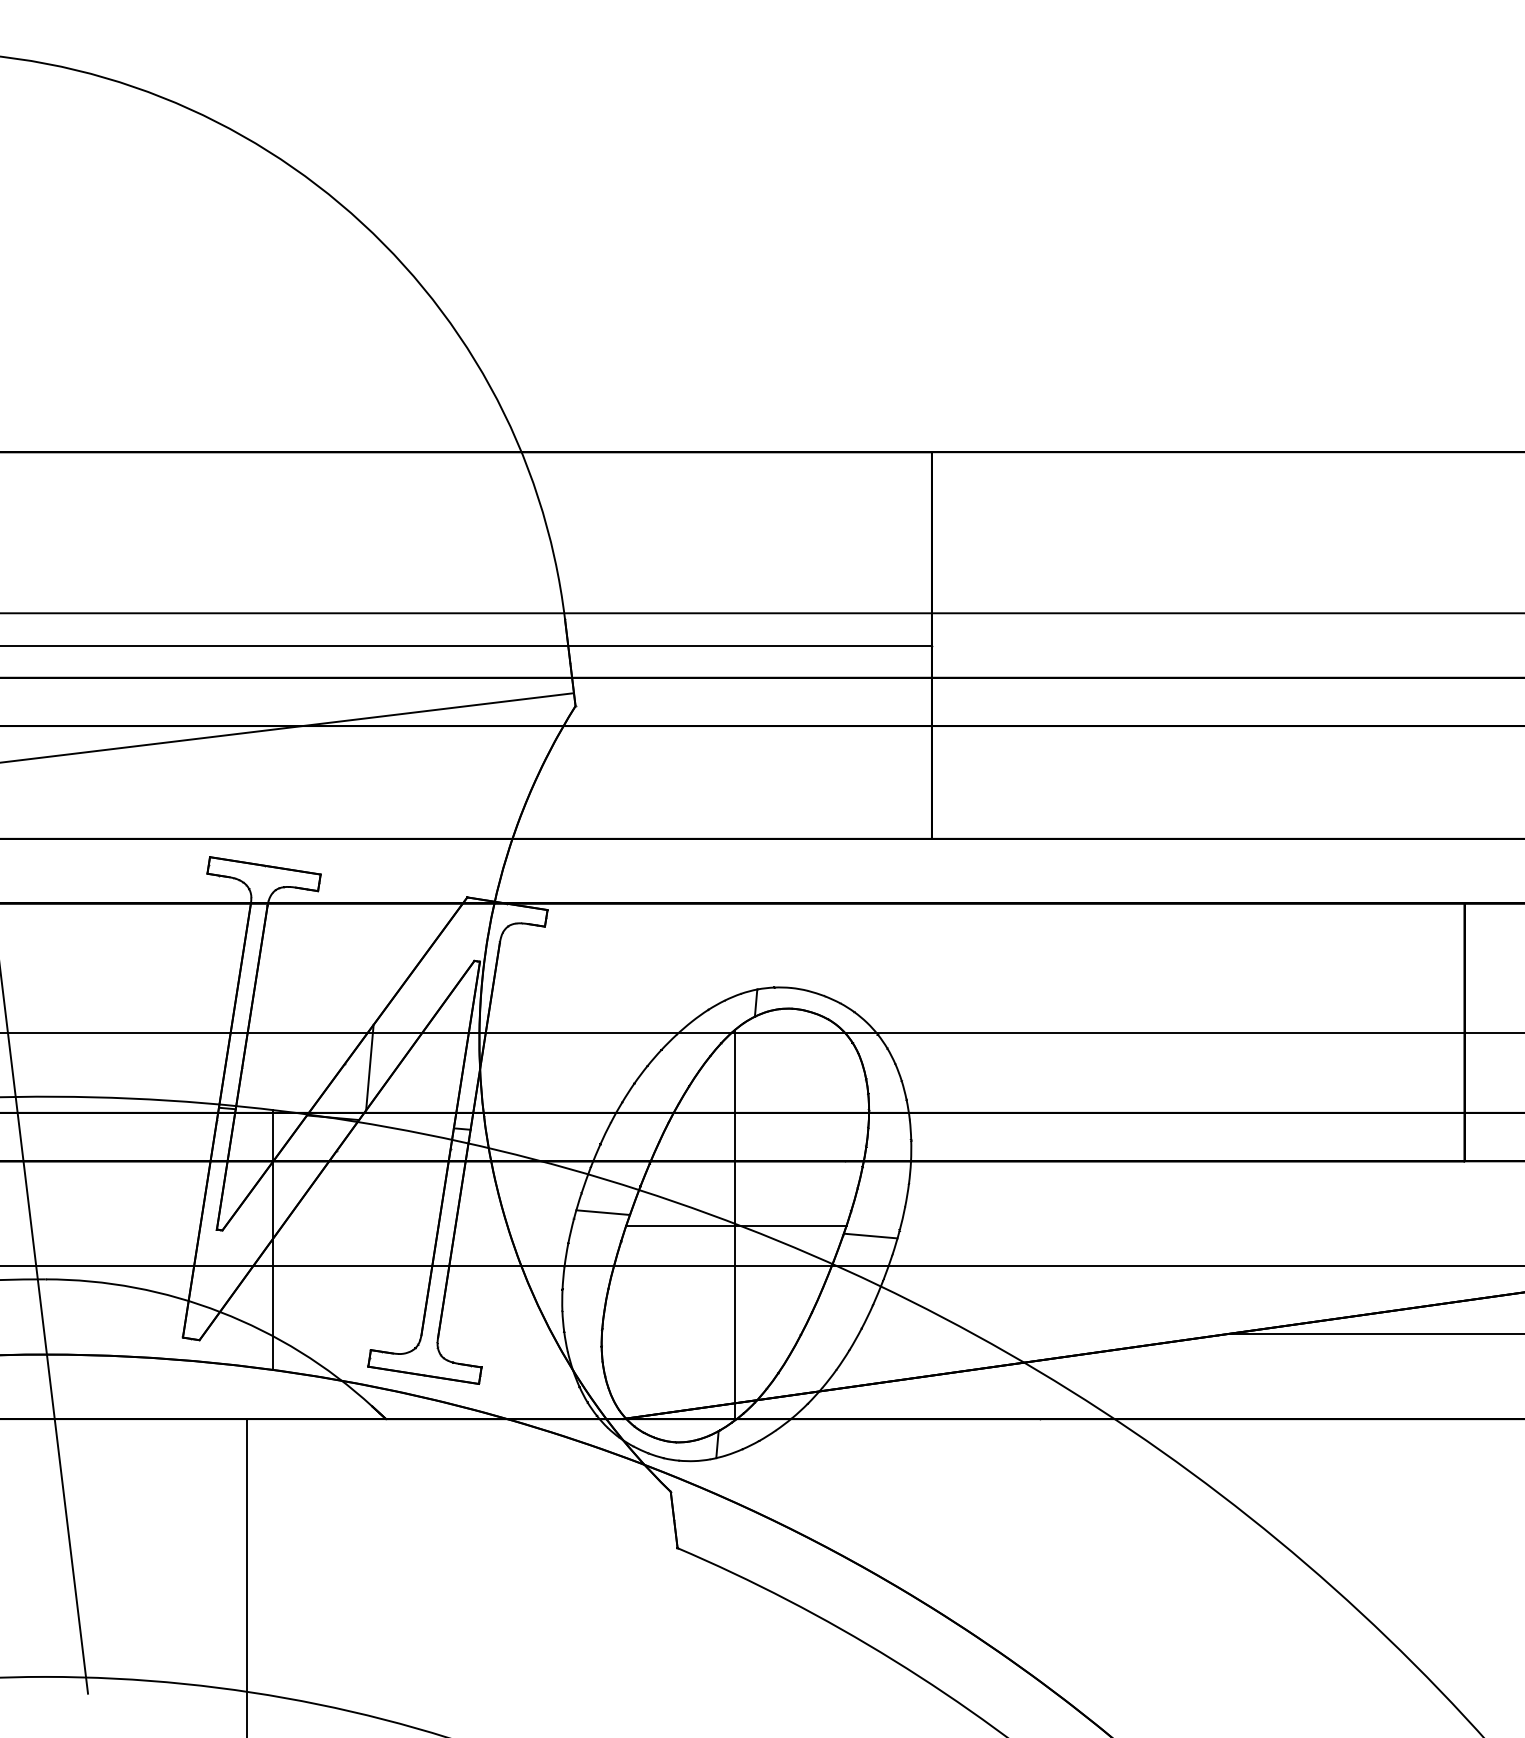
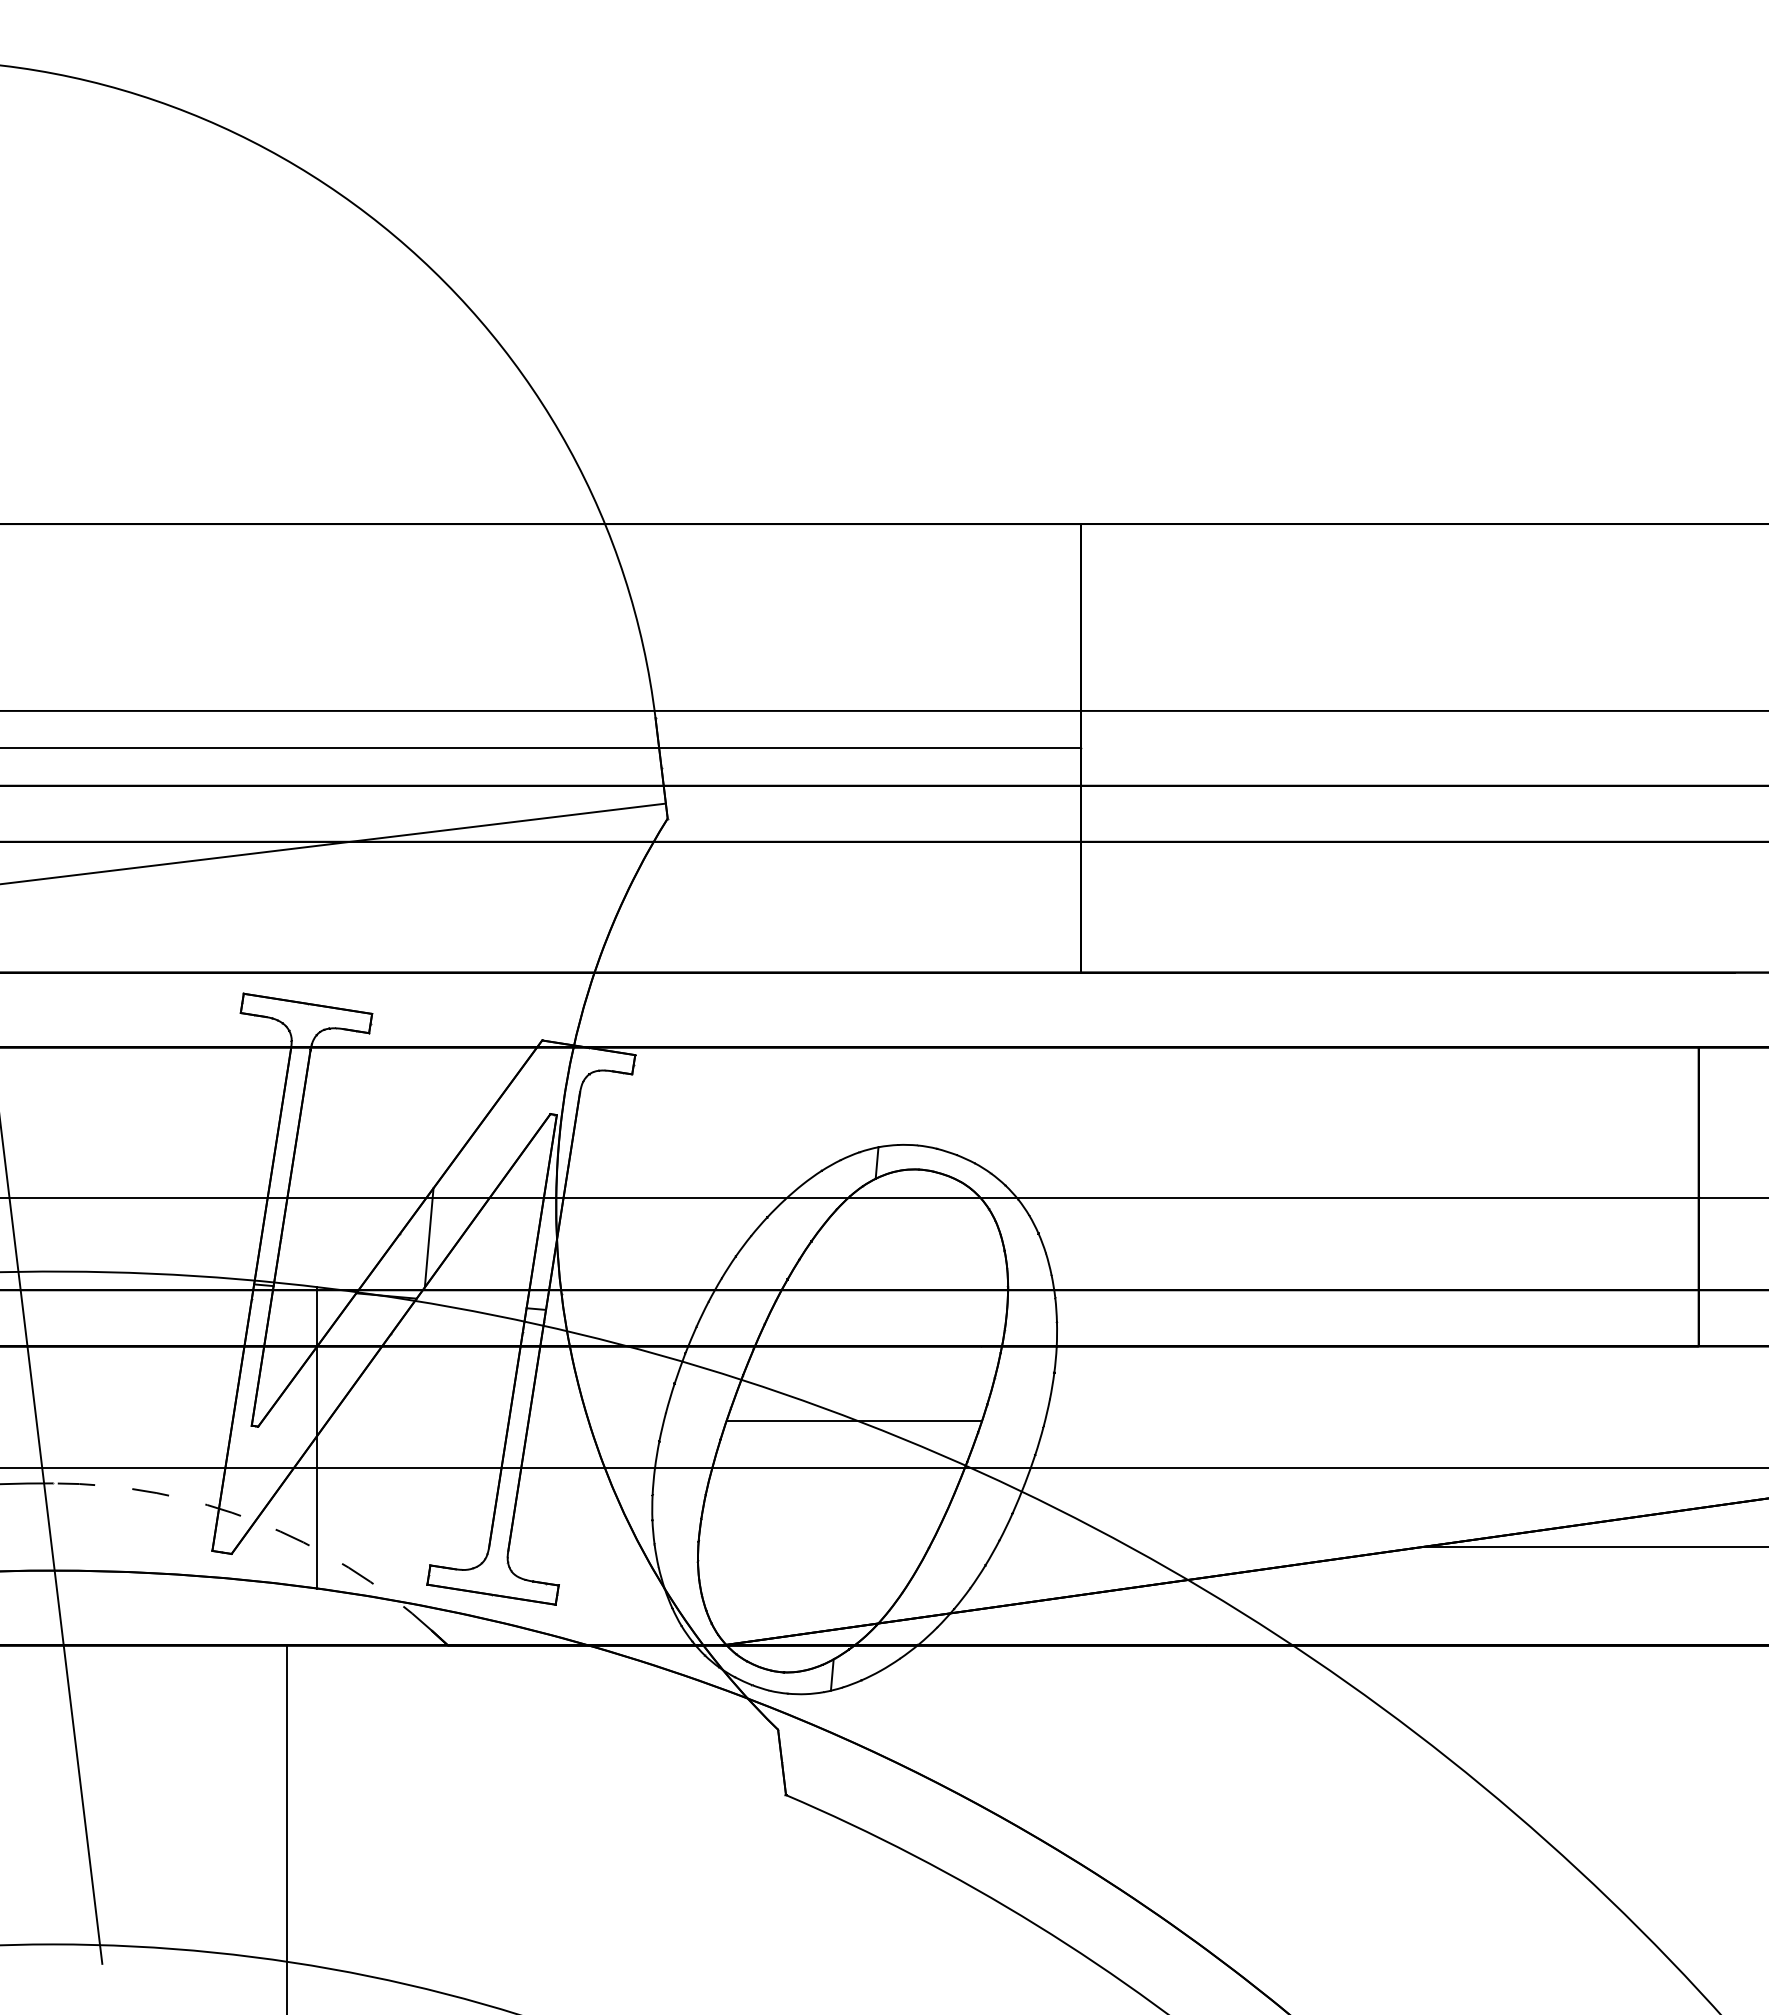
line: (602, 1212) -> (699, 1405), removed
line: (735, 1224) -> (853, 1419), removed
line: (870, 1235) -> (1009, 1432), removed
arc: (220, 1312) -> (256, 1521), solid -> dashed

